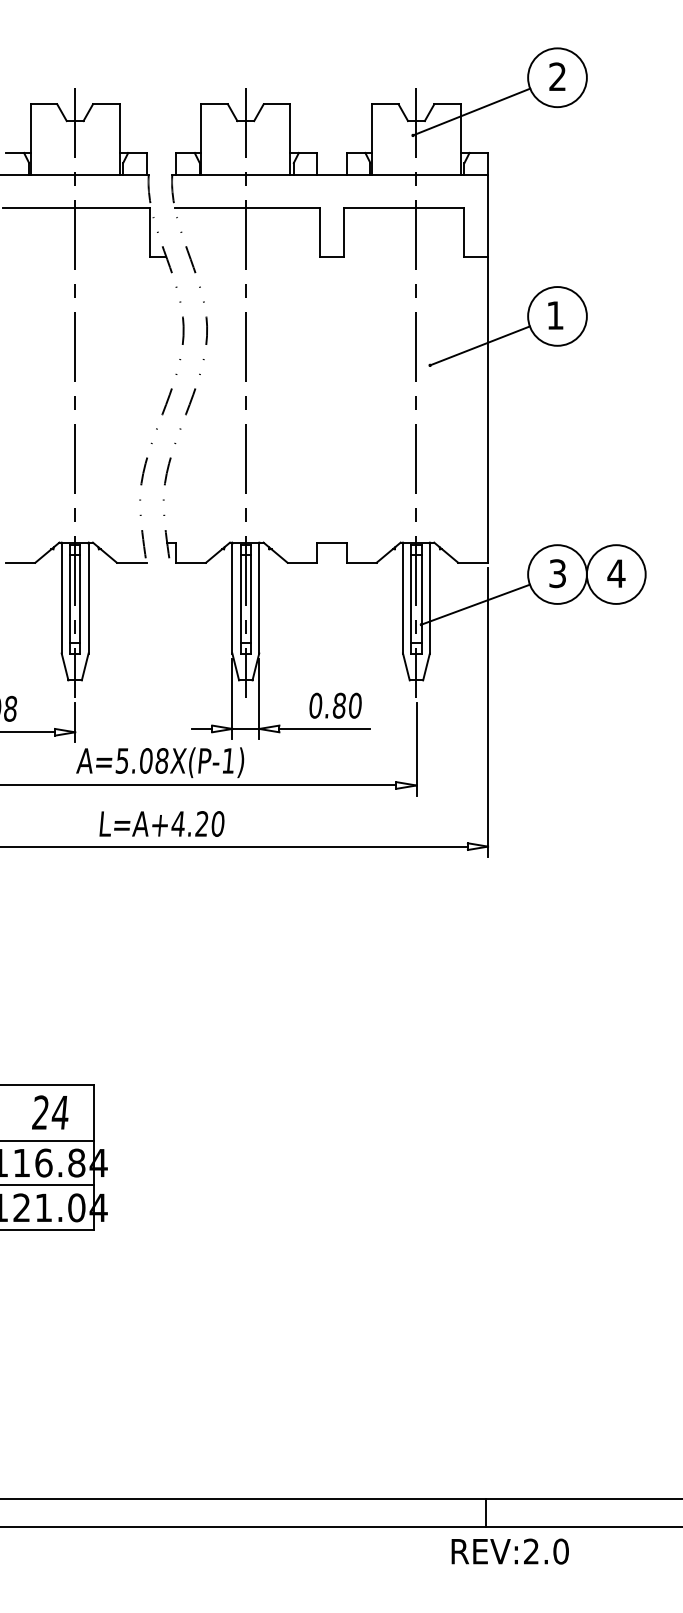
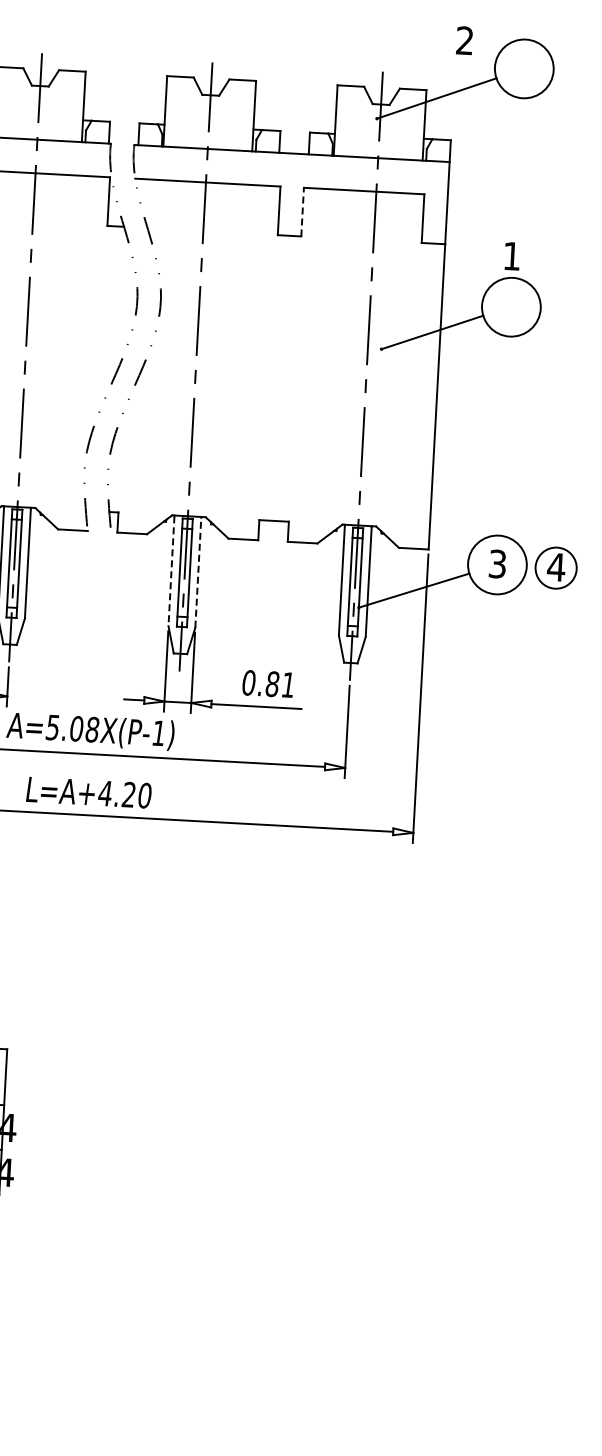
text: (557, 76) -> (464, 40), moved
line: (343, 232) -> (302, 211), solid -> dashed
text: (555, 315) -> (512, 256), moved
circle: (615, 574) -> (555, 568), size x0.7
line: (232, 598) -> (171, 571), solid -> dashed
line: (259, 598) -> (198, 572), solid -> dashed
text: (355, 705) -> (288, 684), 0.80 -> 0.81

